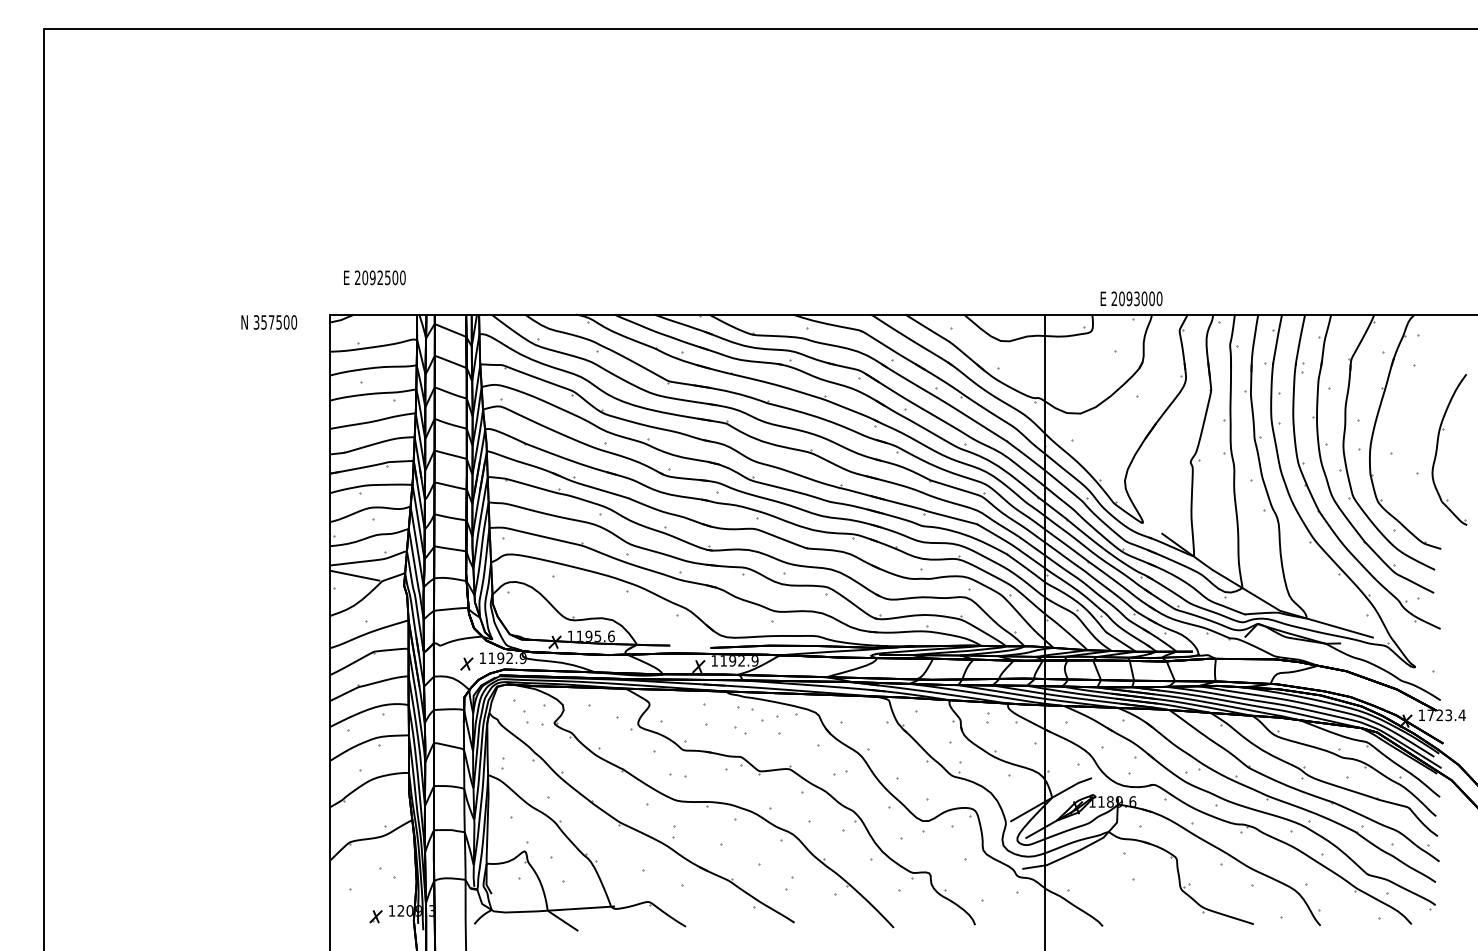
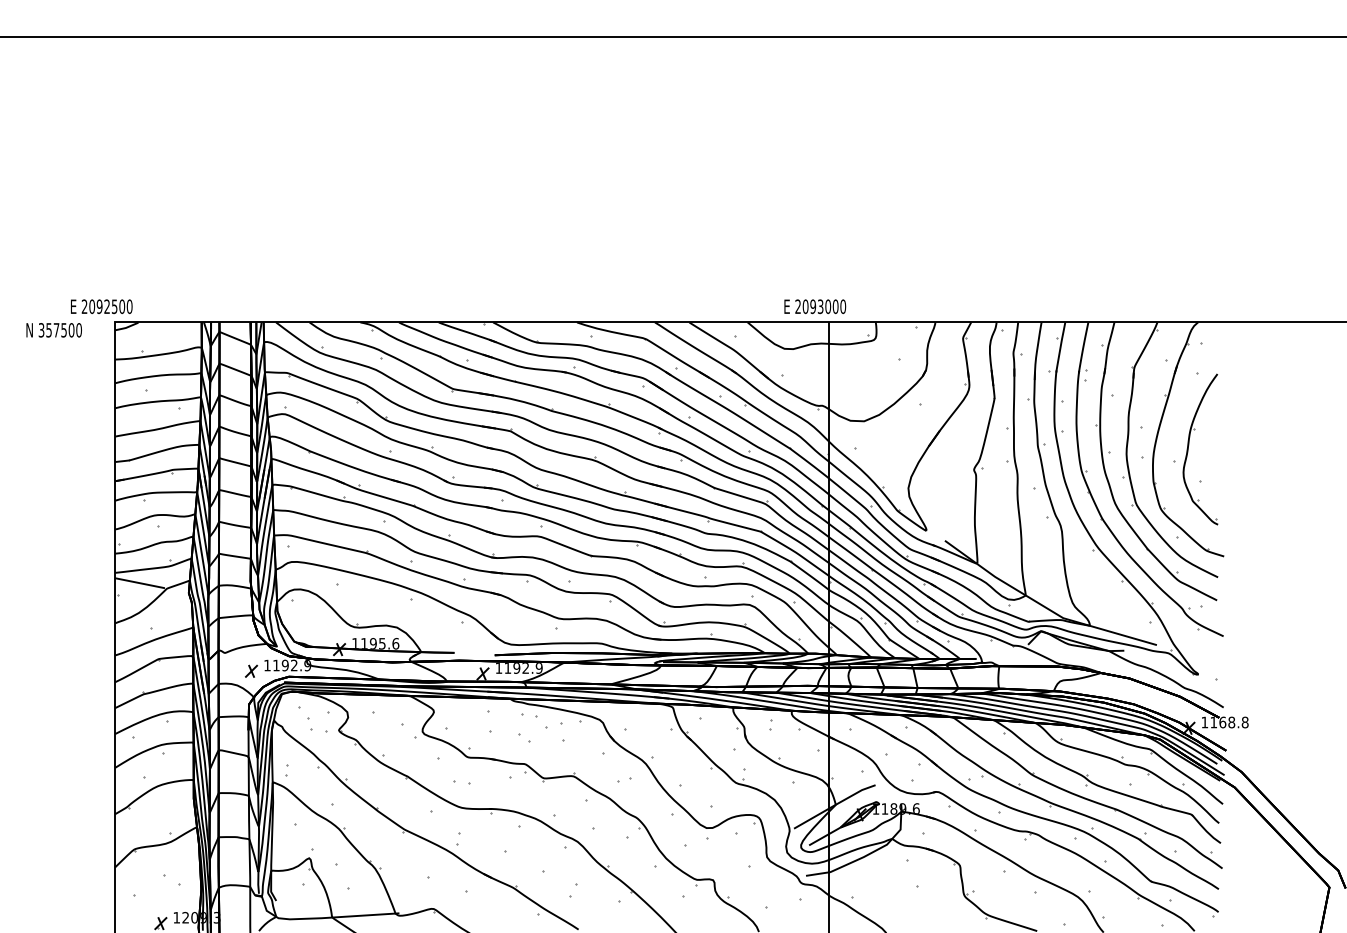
text: (374, 277) -> (101, 306), moved
text: (1131, 298) -> (815, 306), moved
part: (1438, 445) -> (1189, 445), moved
text: (1446, 715) -> (1229, 722), 1723.4 -> 1168.8

